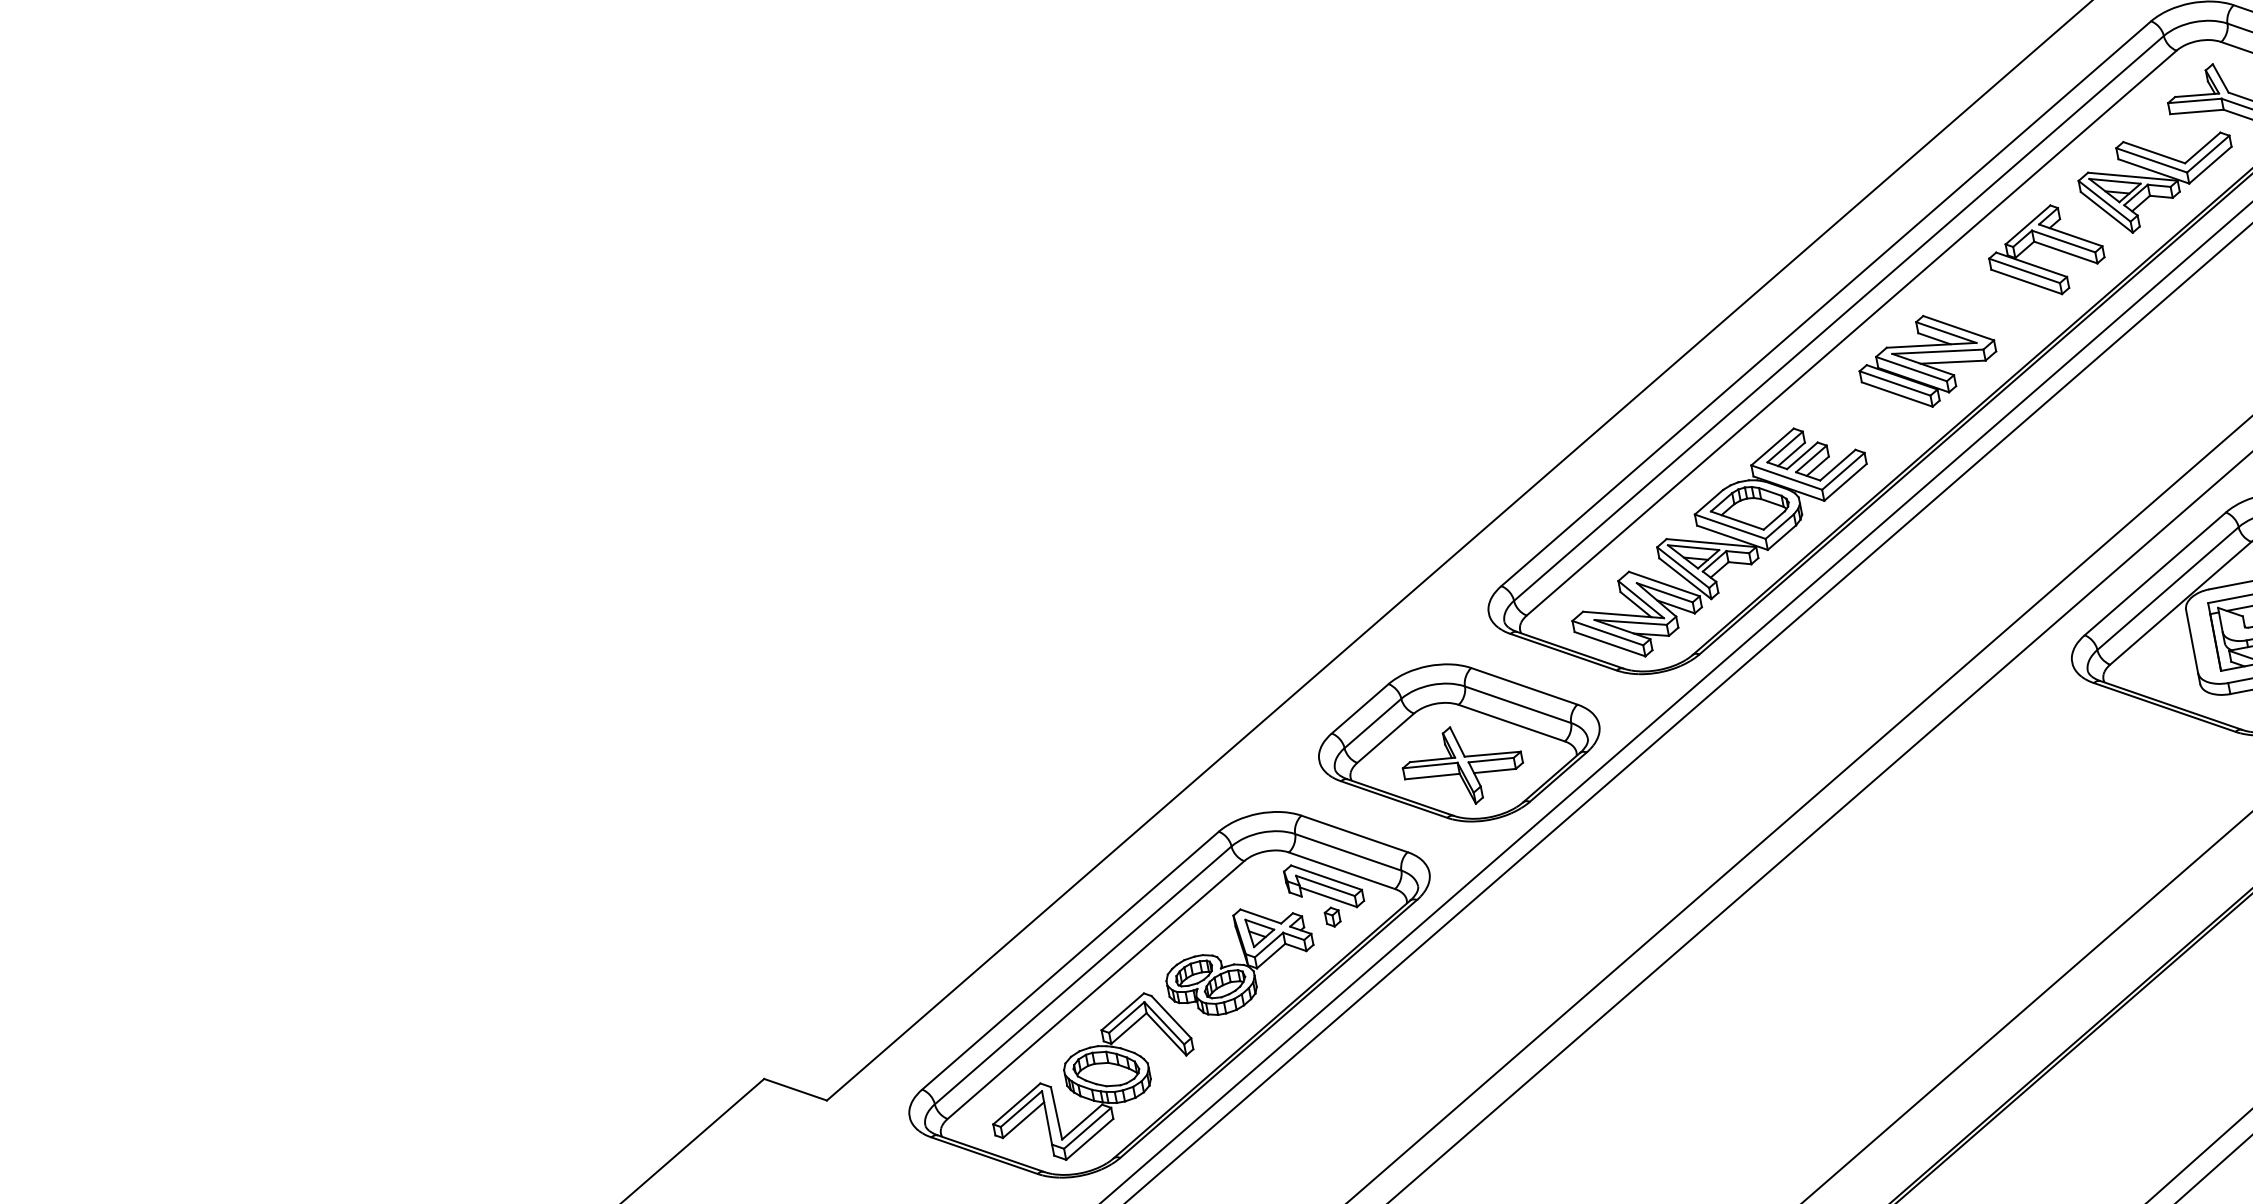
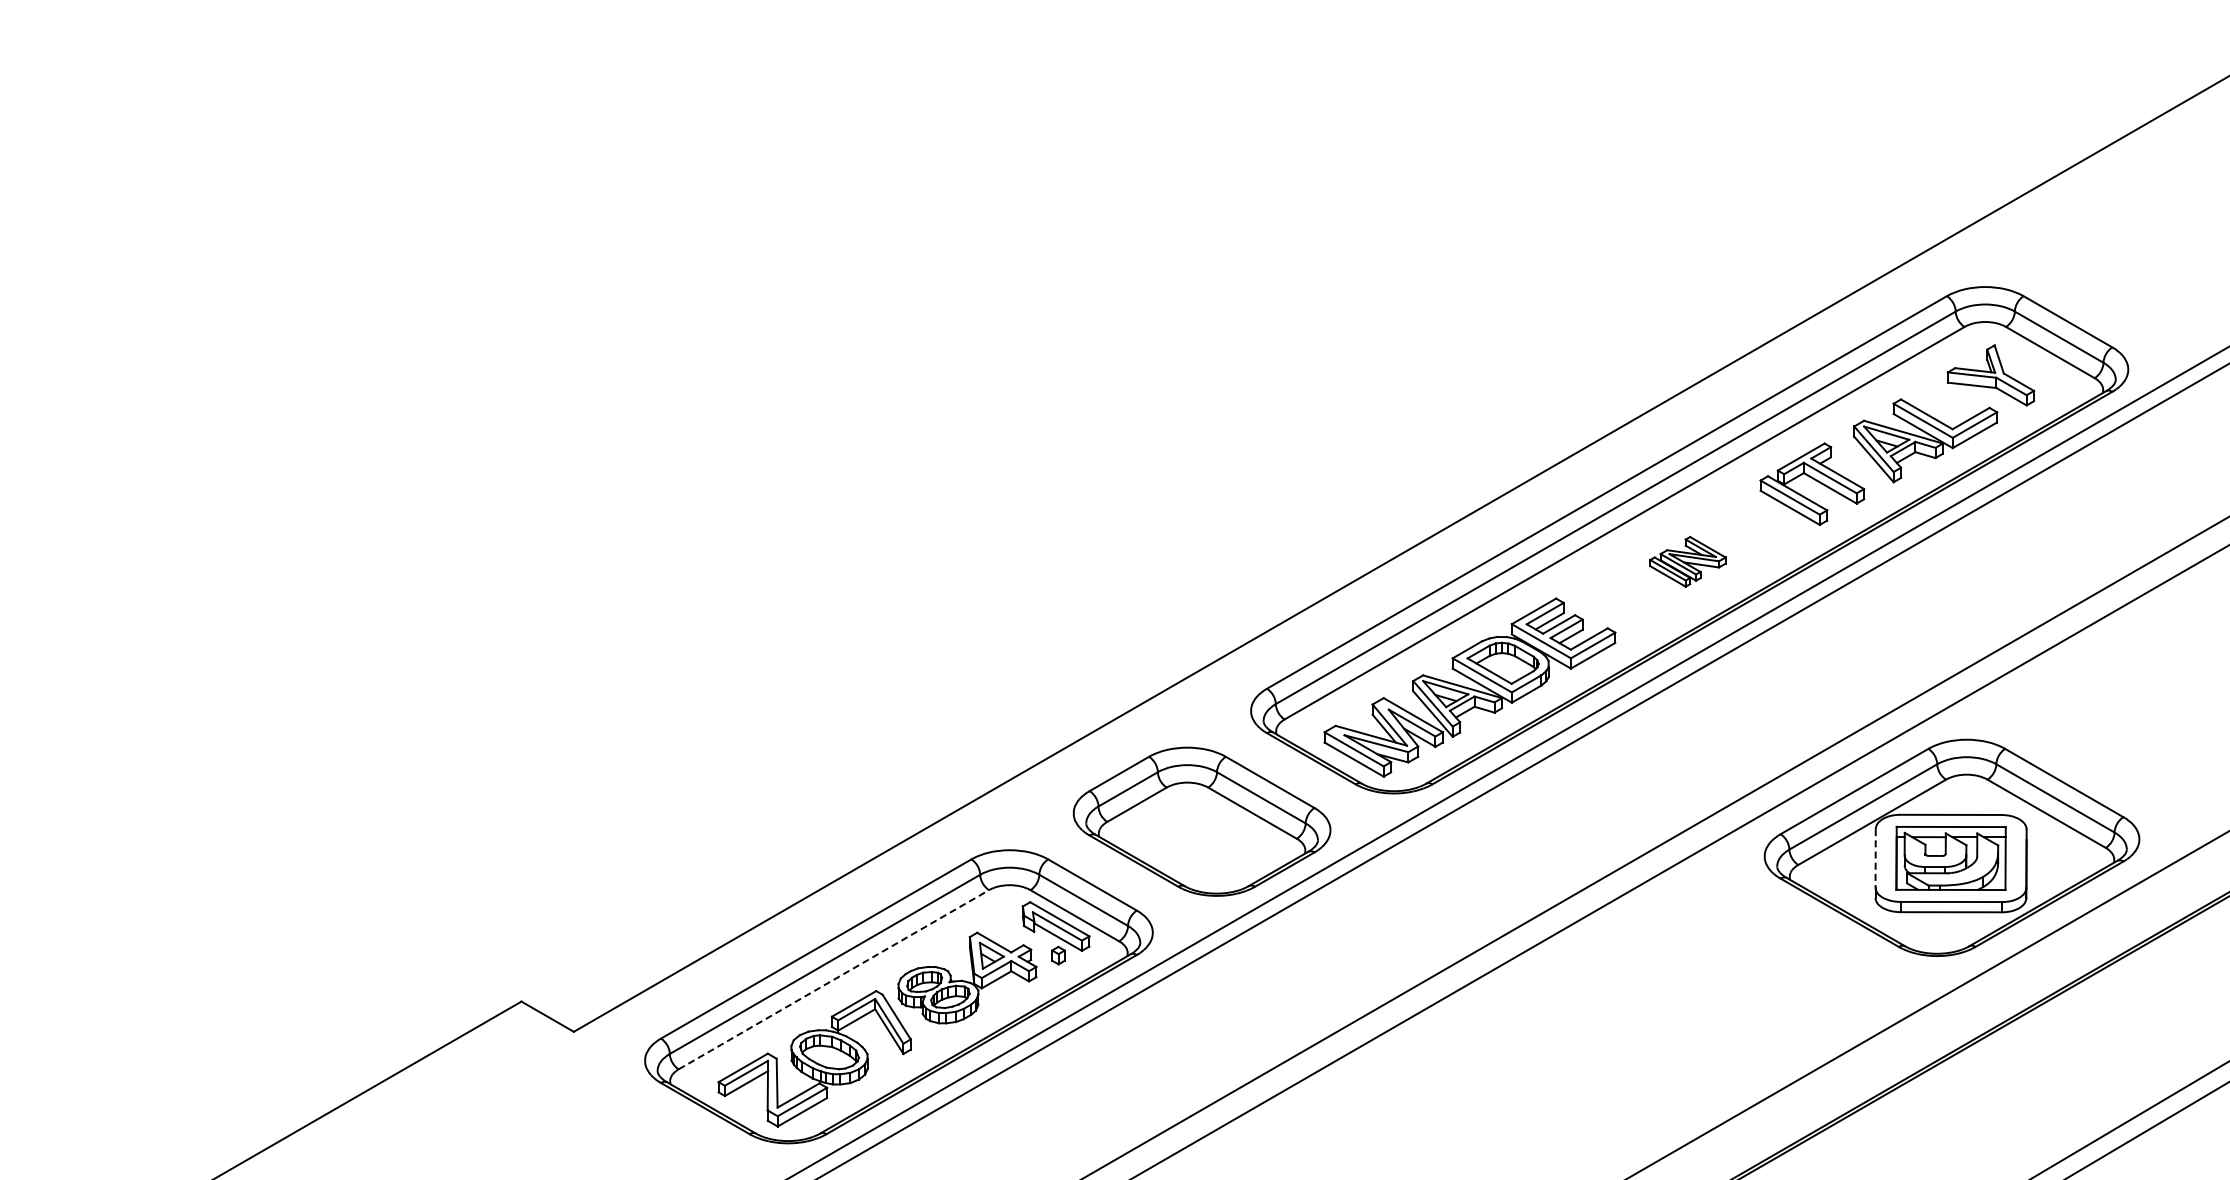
part: (1927, 361) -> (1687, 561), size x0.6
line: (2191, 641) -> (1875, 858), solid -> dashed
part: (1462, 765) -> (1201, 842), removed
line: (1096, 989) -> (834, 979), solid -> dashed

